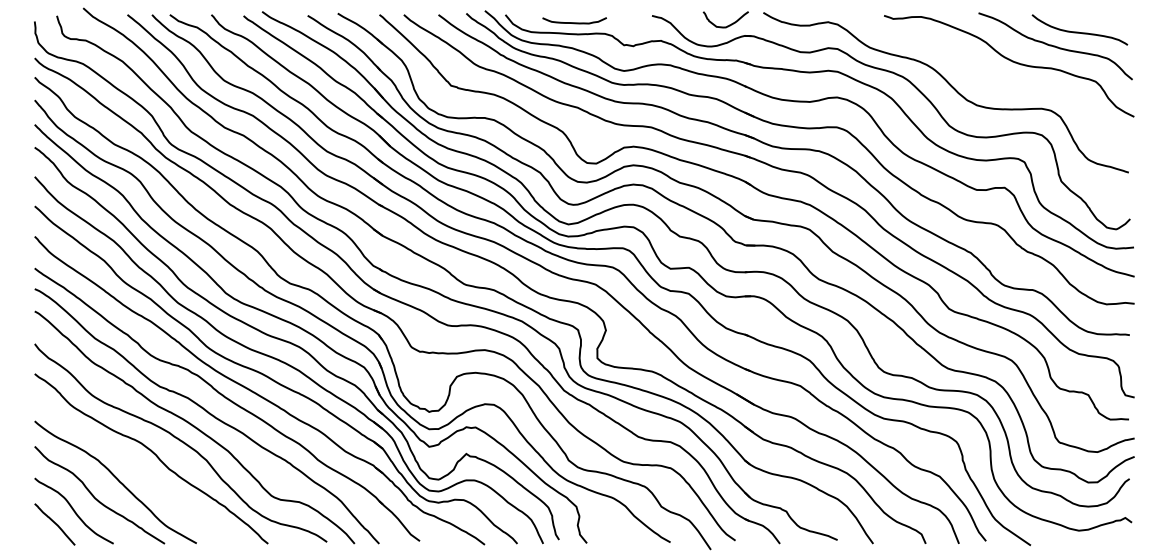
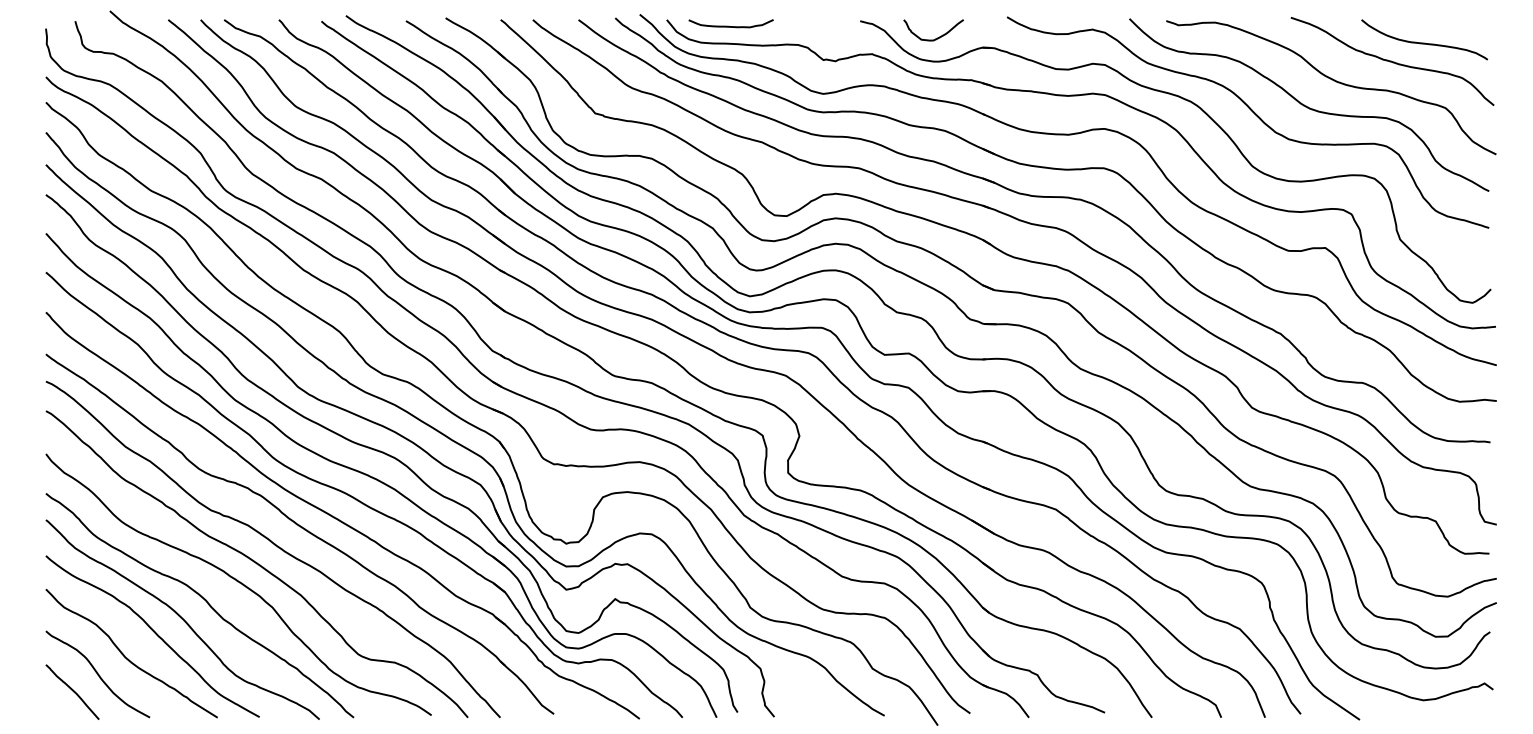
curve: (572, 22) -> (728, 25), moved
curve: (728, 25) -> (937, 37), moved
curve: (991, 80) -> (1308, 106), added
curve: (138, 469) -> (182, 619), added

